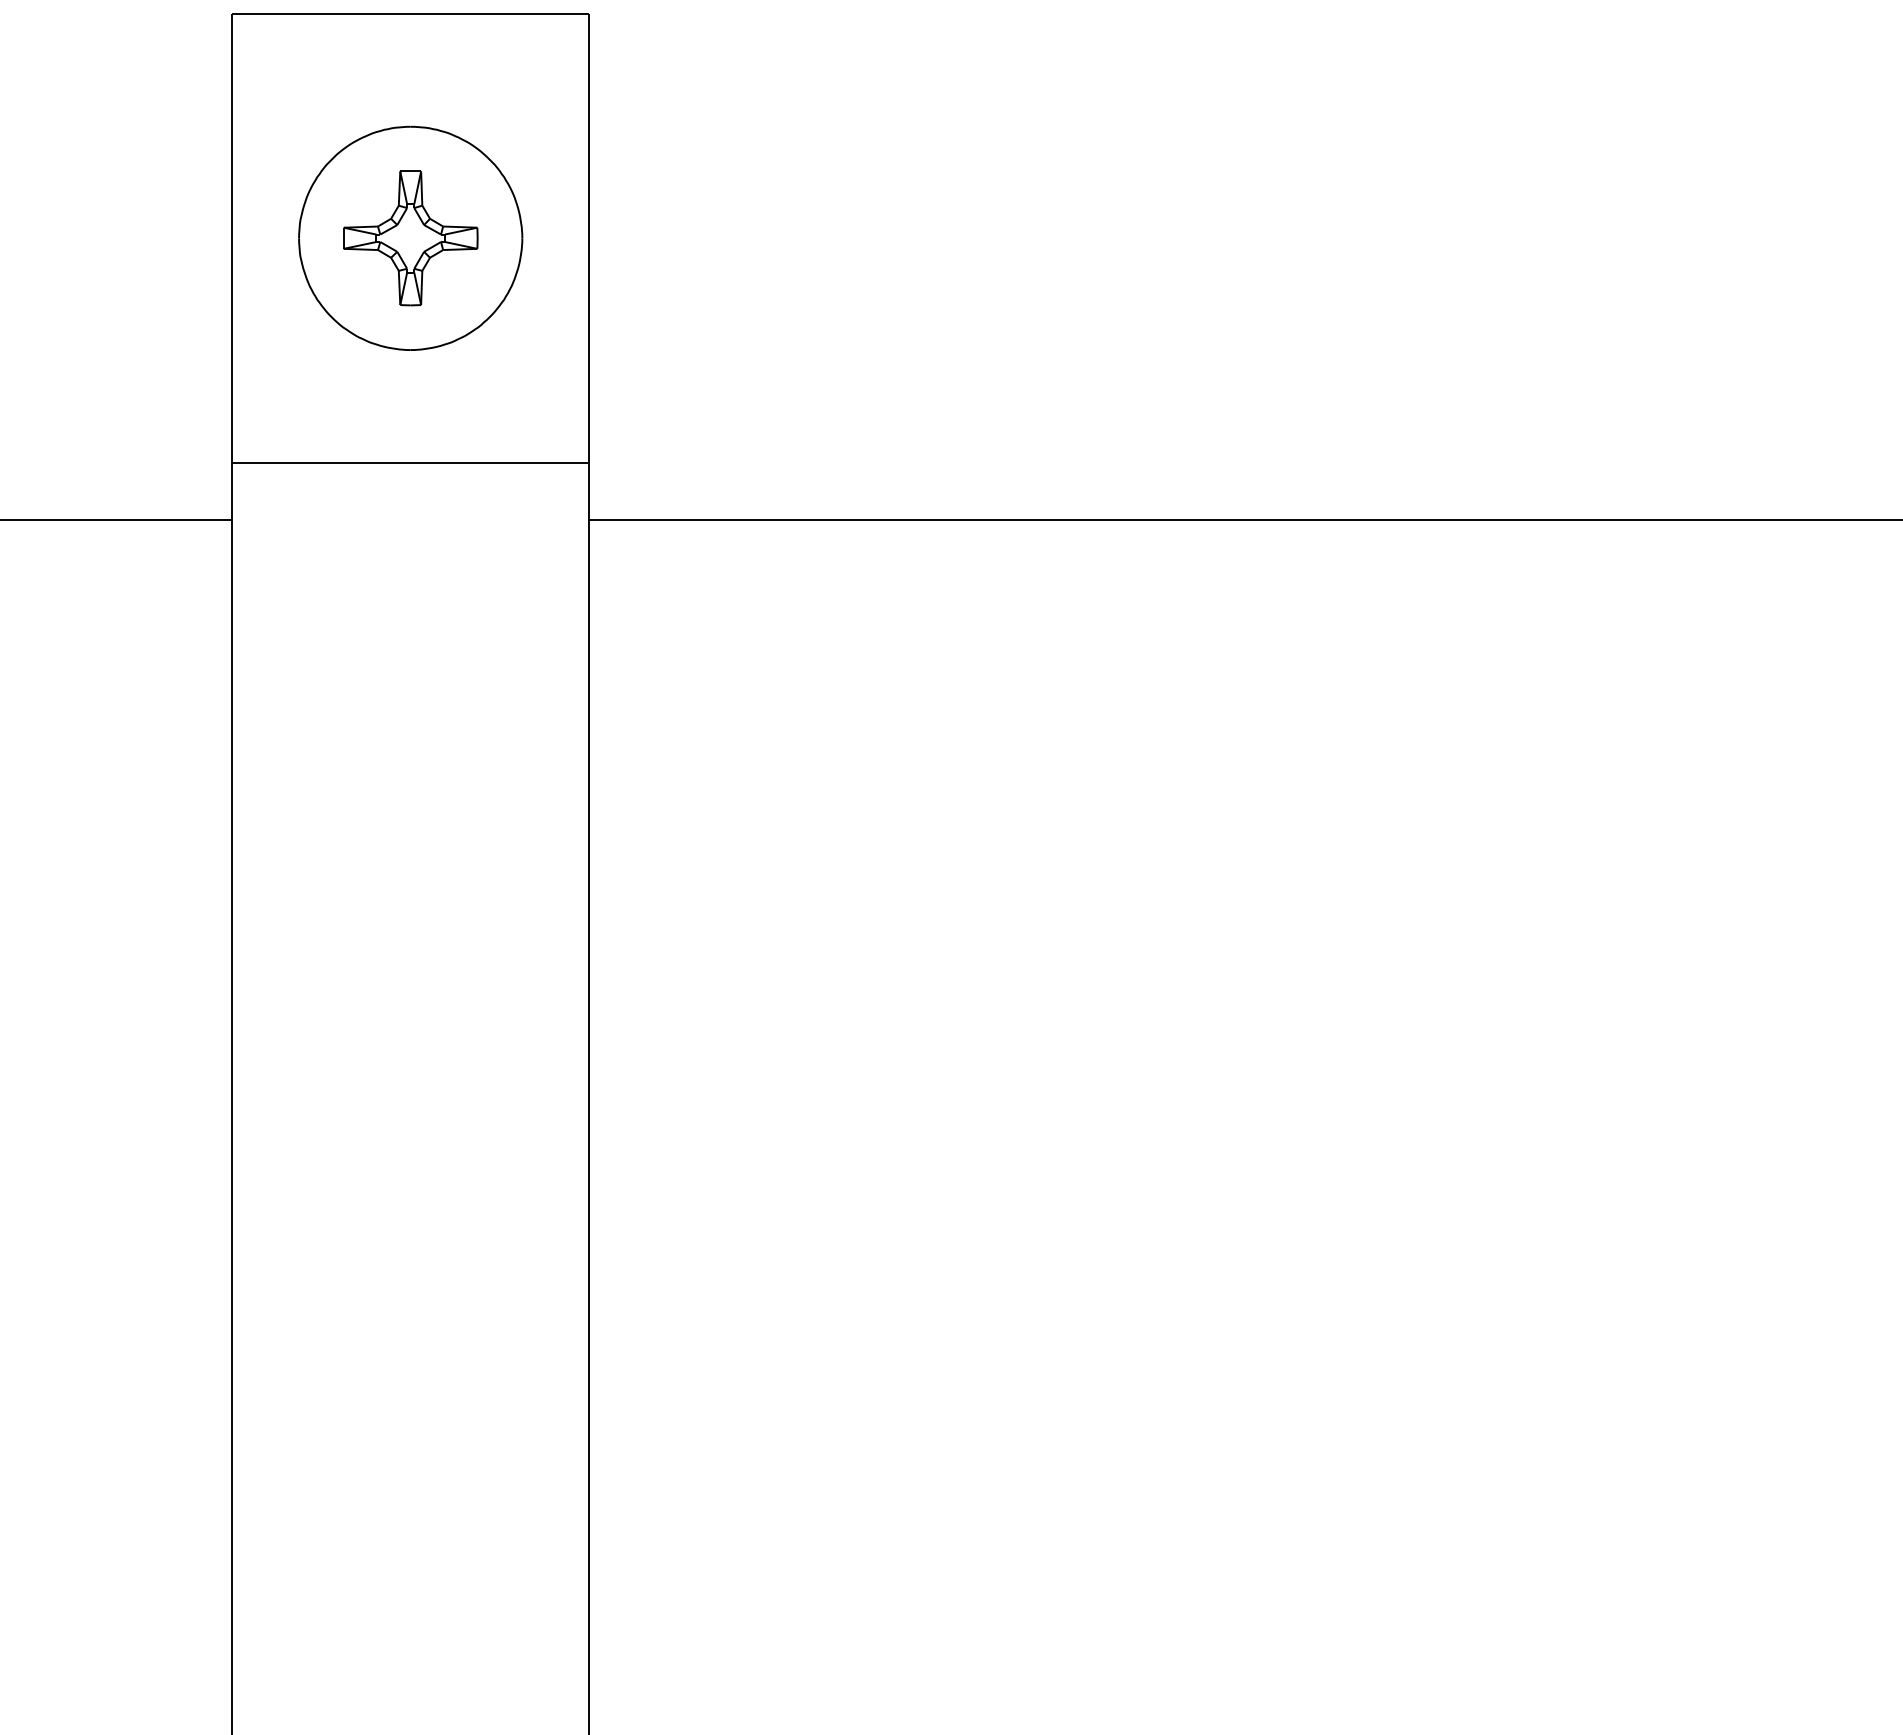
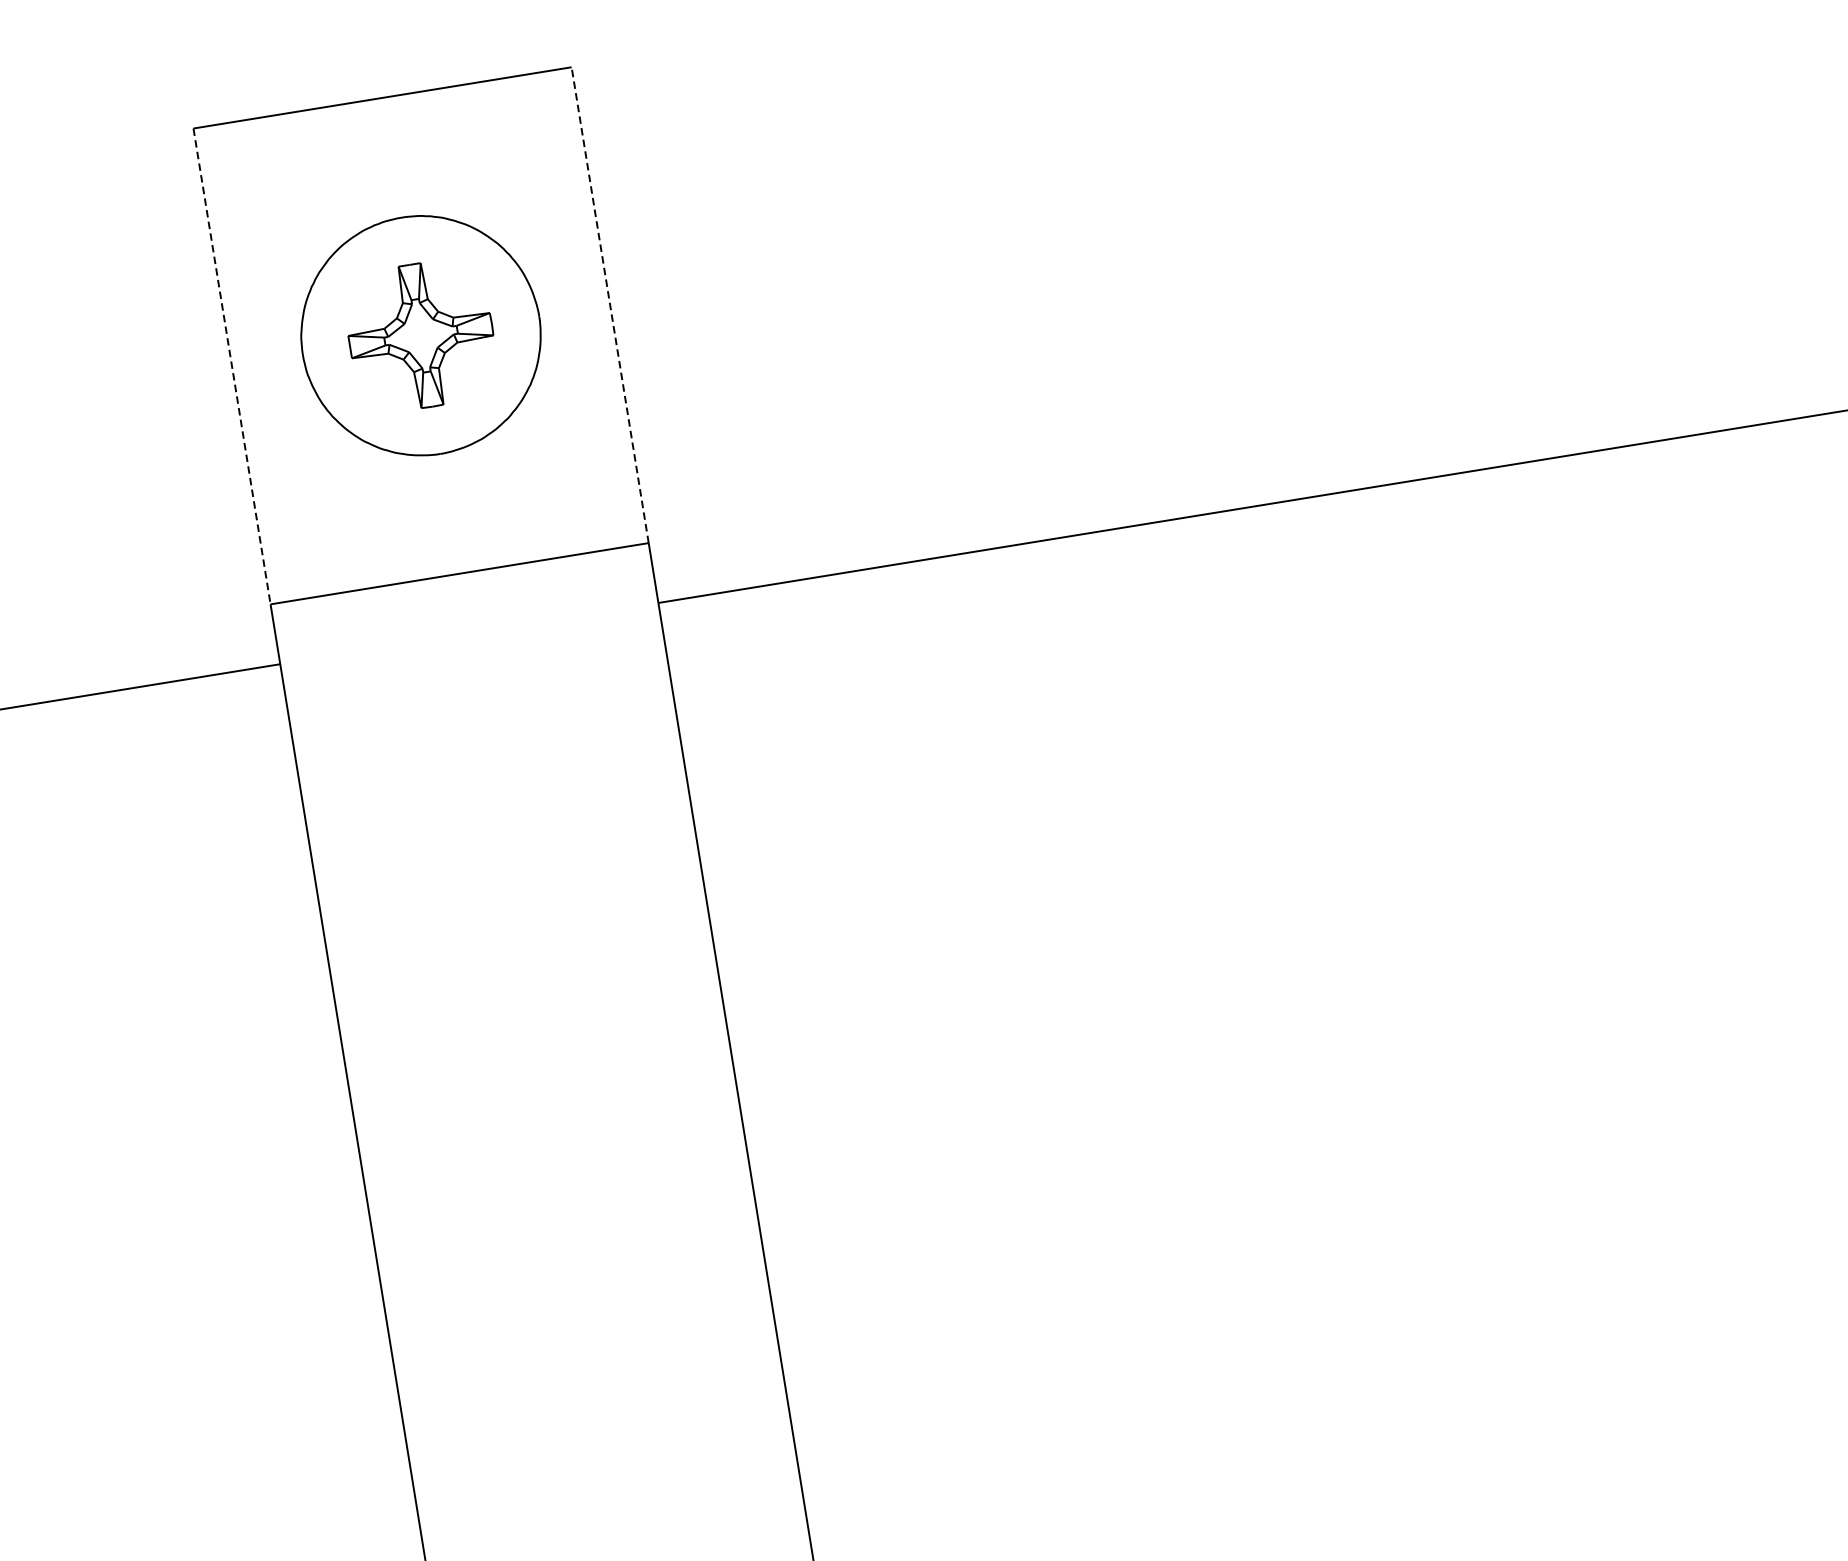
line: (232, 238) -> (232, 366), solid -> dashed
line: (589, 238) -> (610, 305), solid -> dashed

